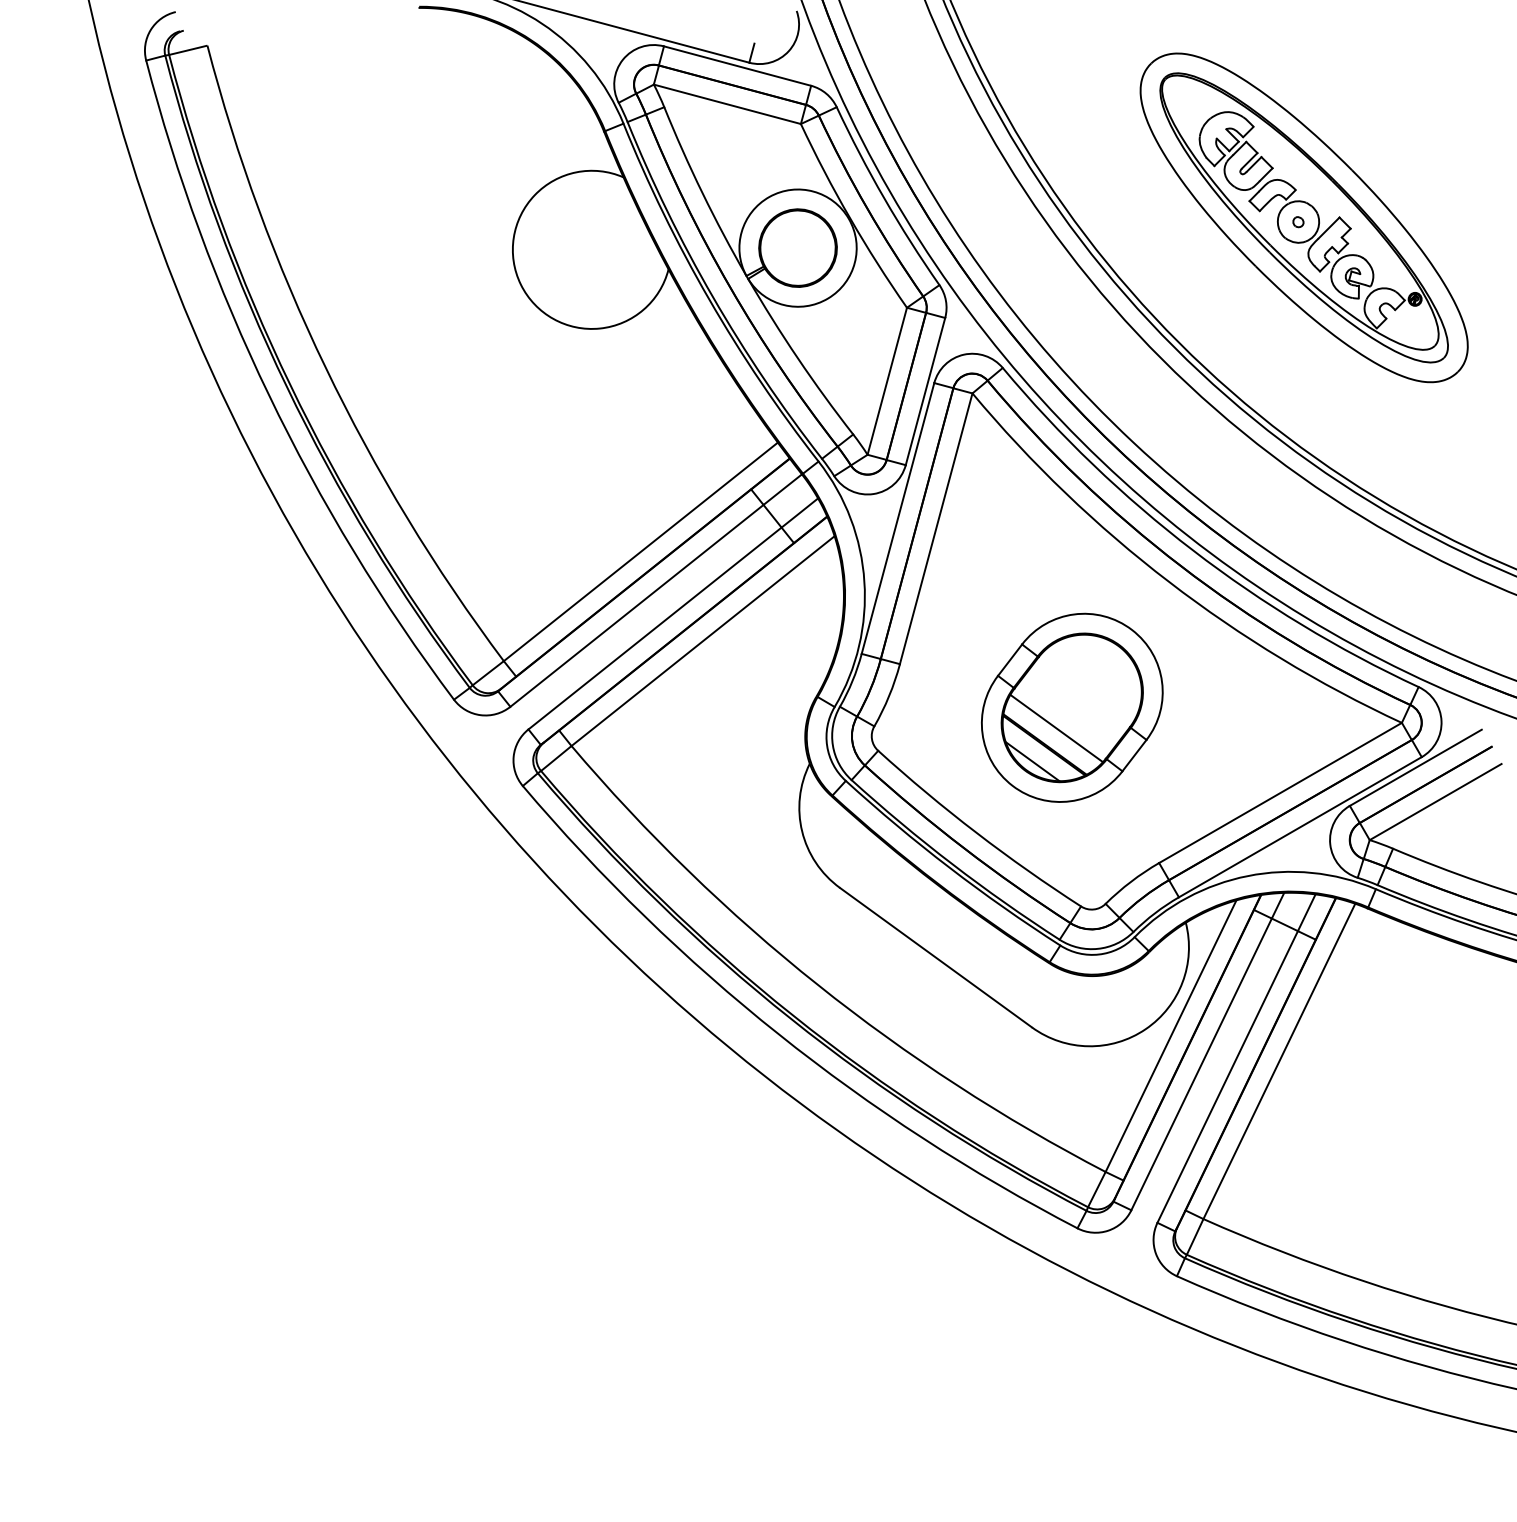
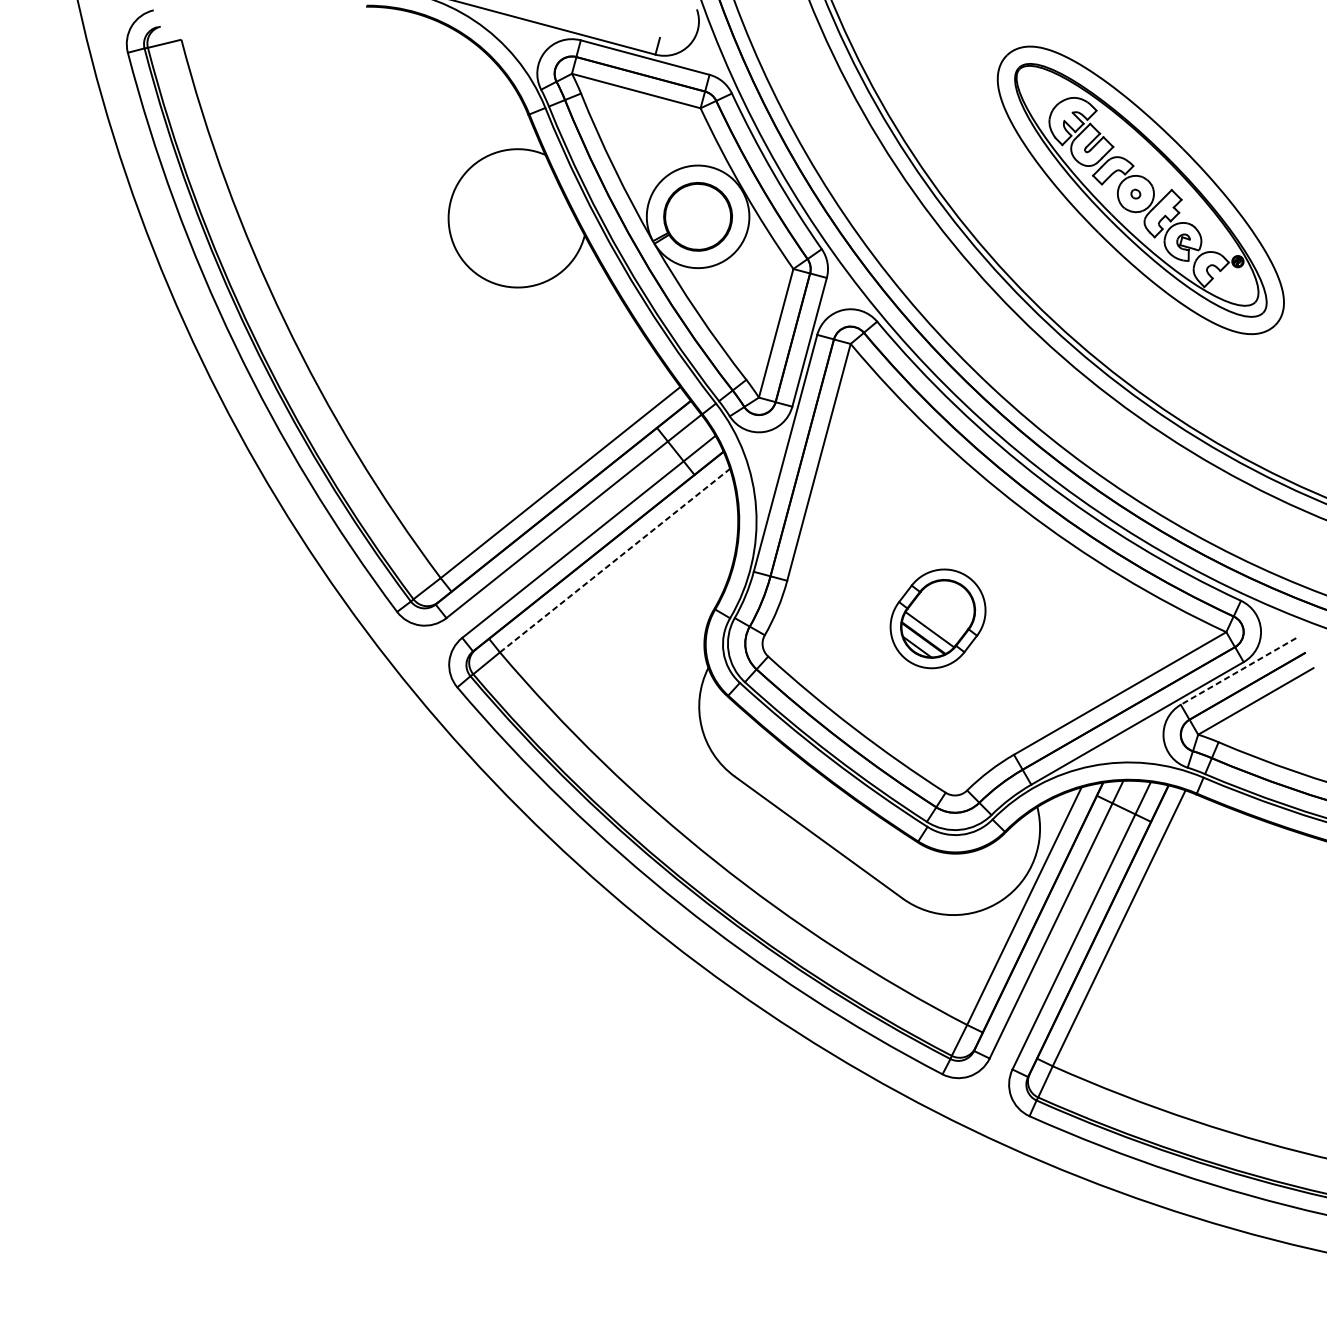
line: (703, 640) -> (615, 560), solid -> dashed
part: (1072, 707) -> (938, 618), size x0.6
line: (1415, 768) -> (1238, 672), solid -> dashed

